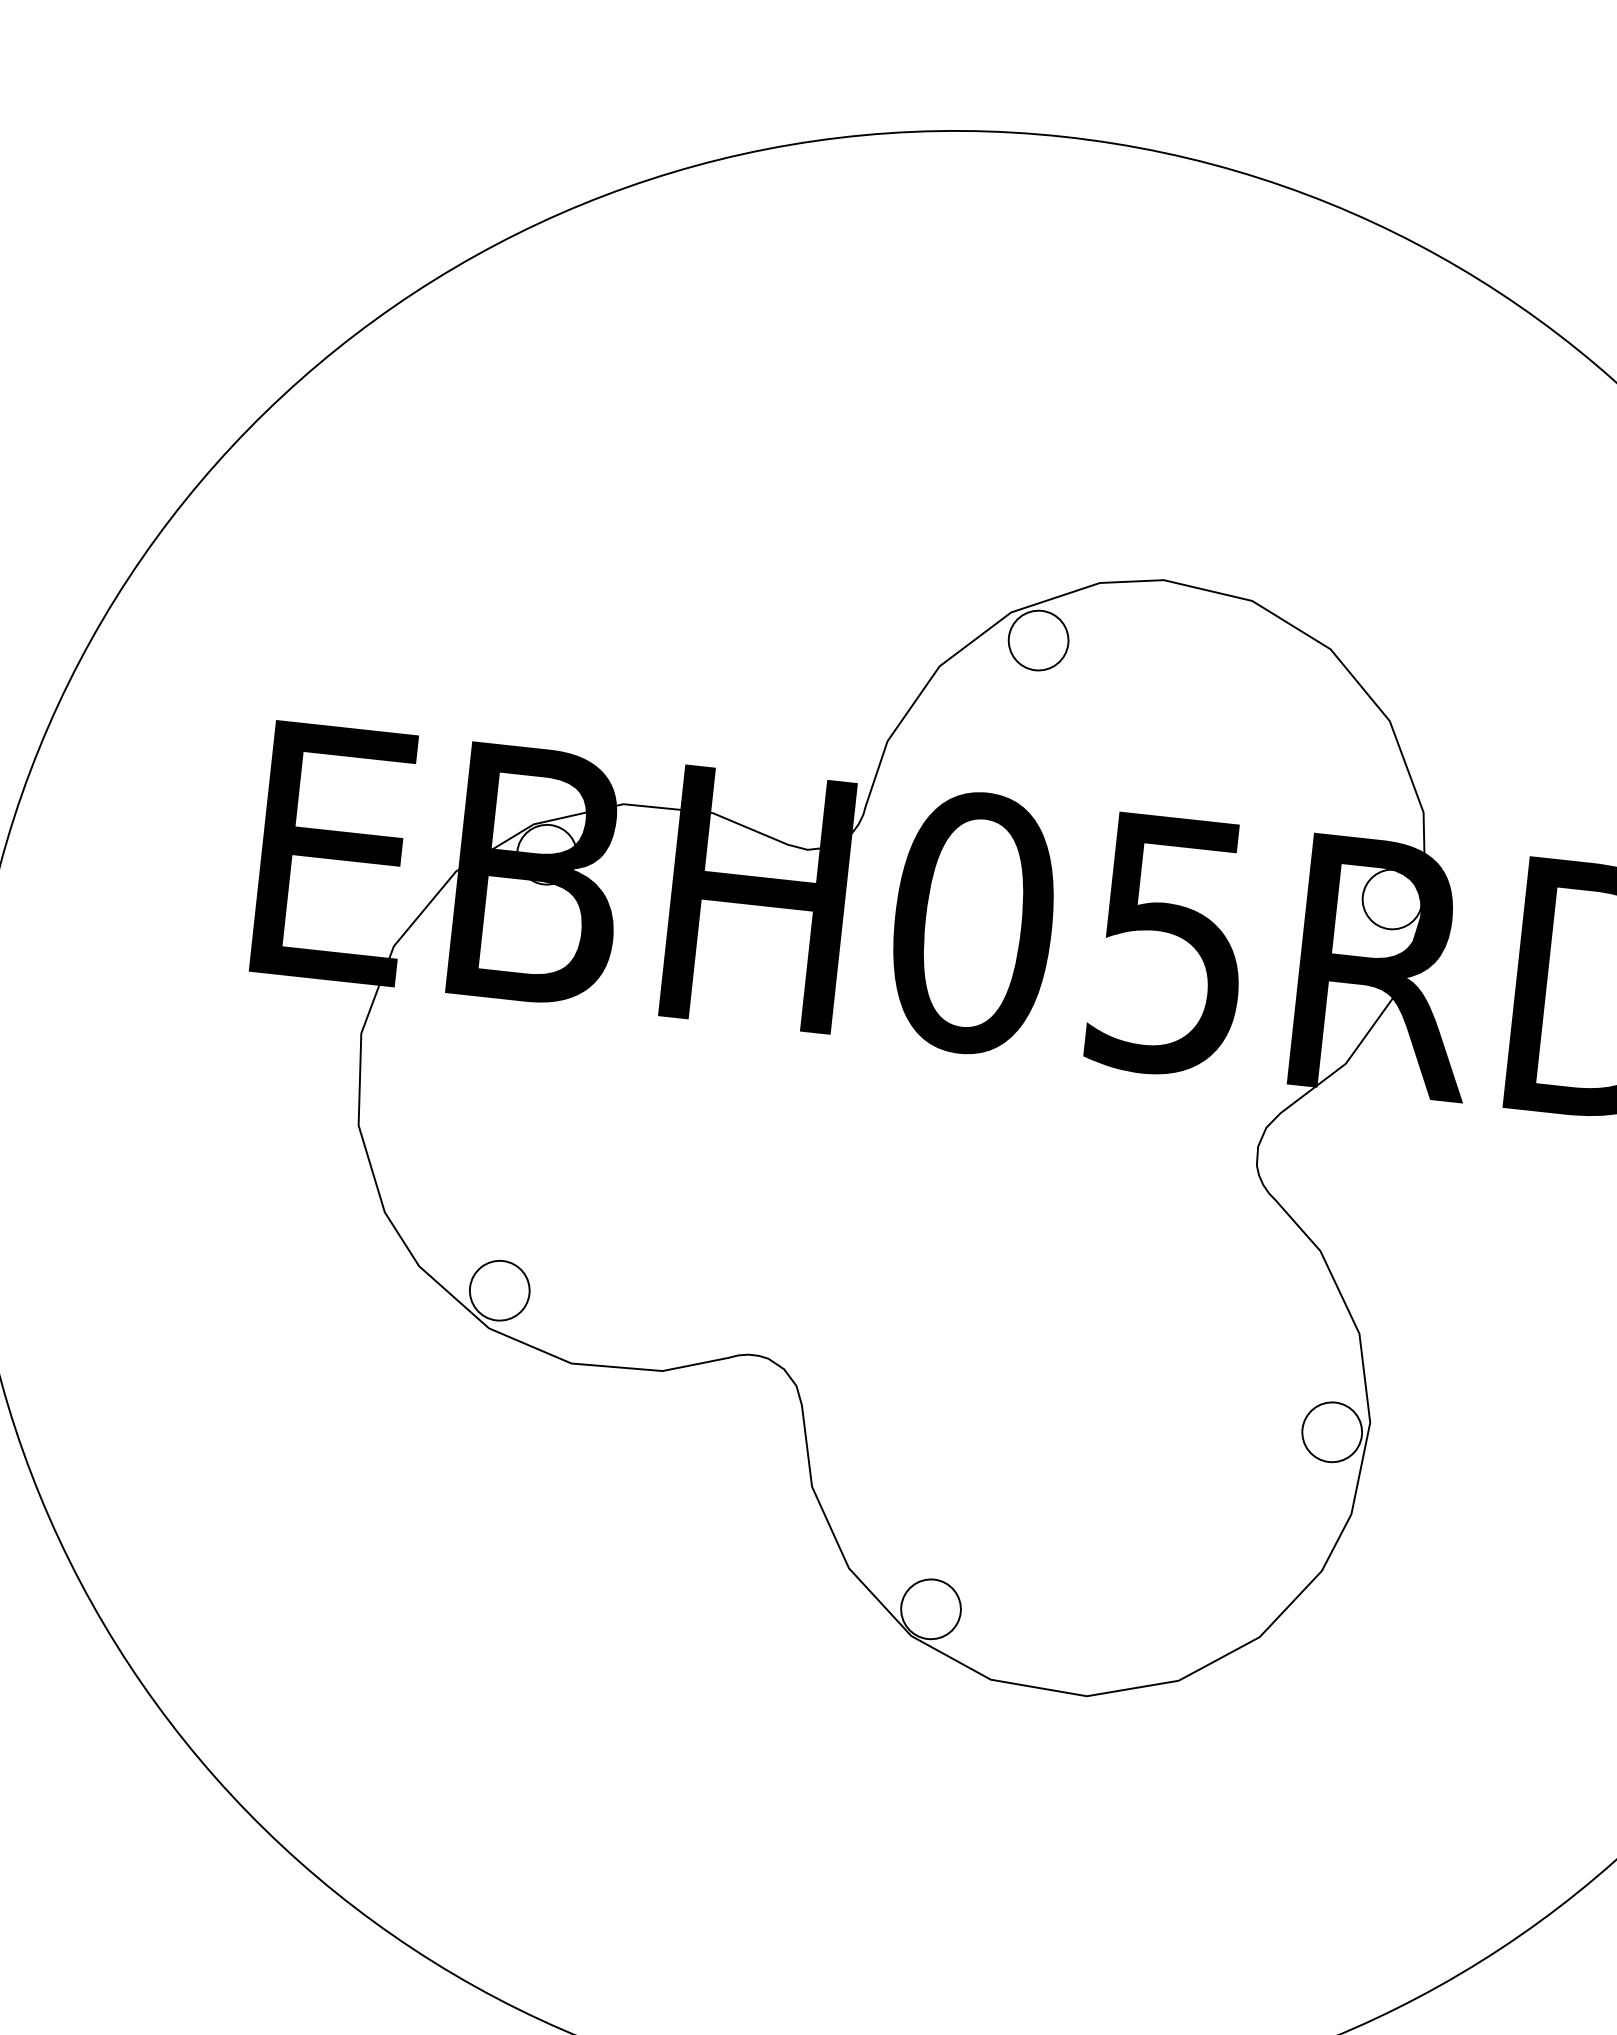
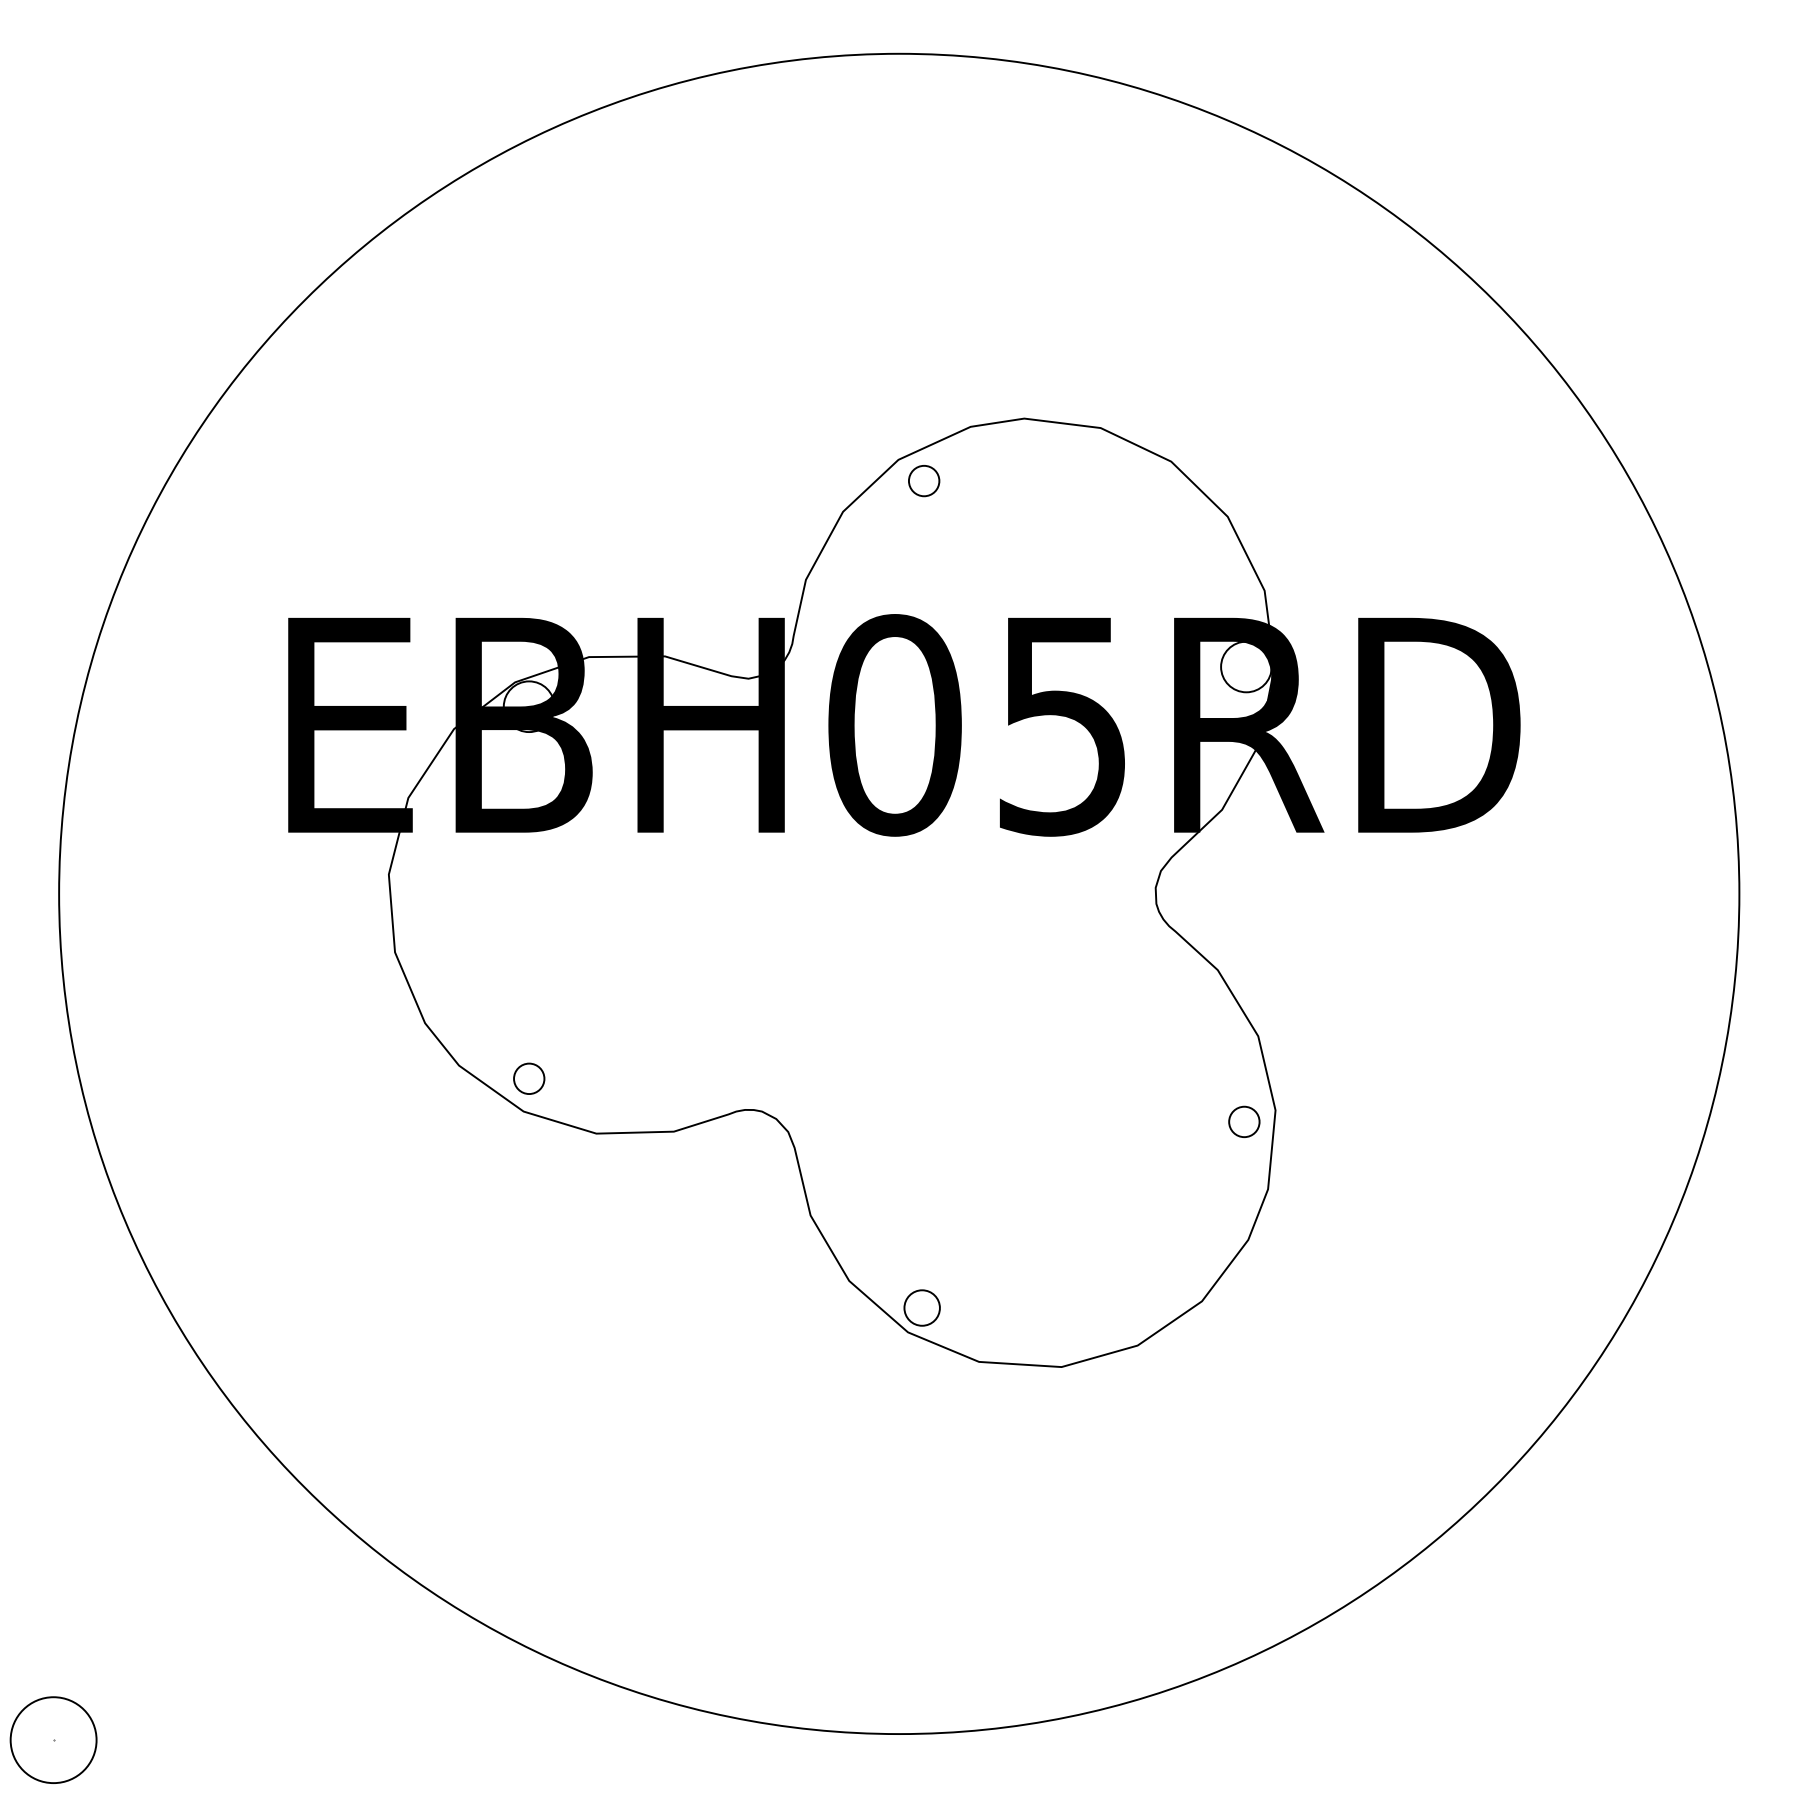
circle: (1037, 639) -> (923, 480), size x0.6
circle: (498, 1290) -> (528, 1078), size x0.6
circle: (1332, 1431) -> (1244, 1121), size x0.6
circle: (930, 1608) -> (921, 1307), size x0.7

